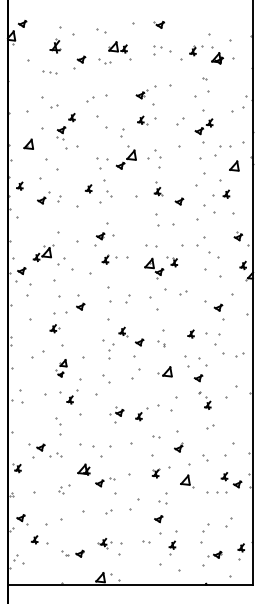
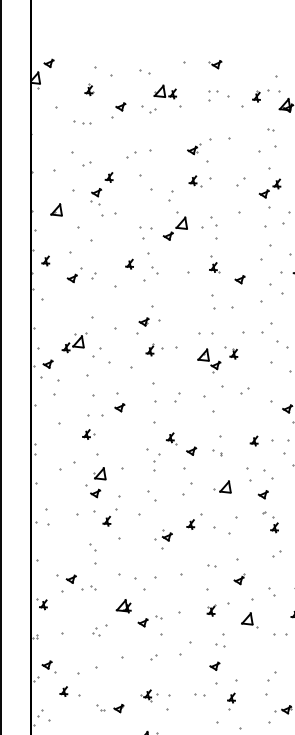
part: (55, 45) -> (89, 89), size x0.62
part: (60, 368) -> (95, 482), size x1.43
part: (141, 414) -> (193, 521), moved

